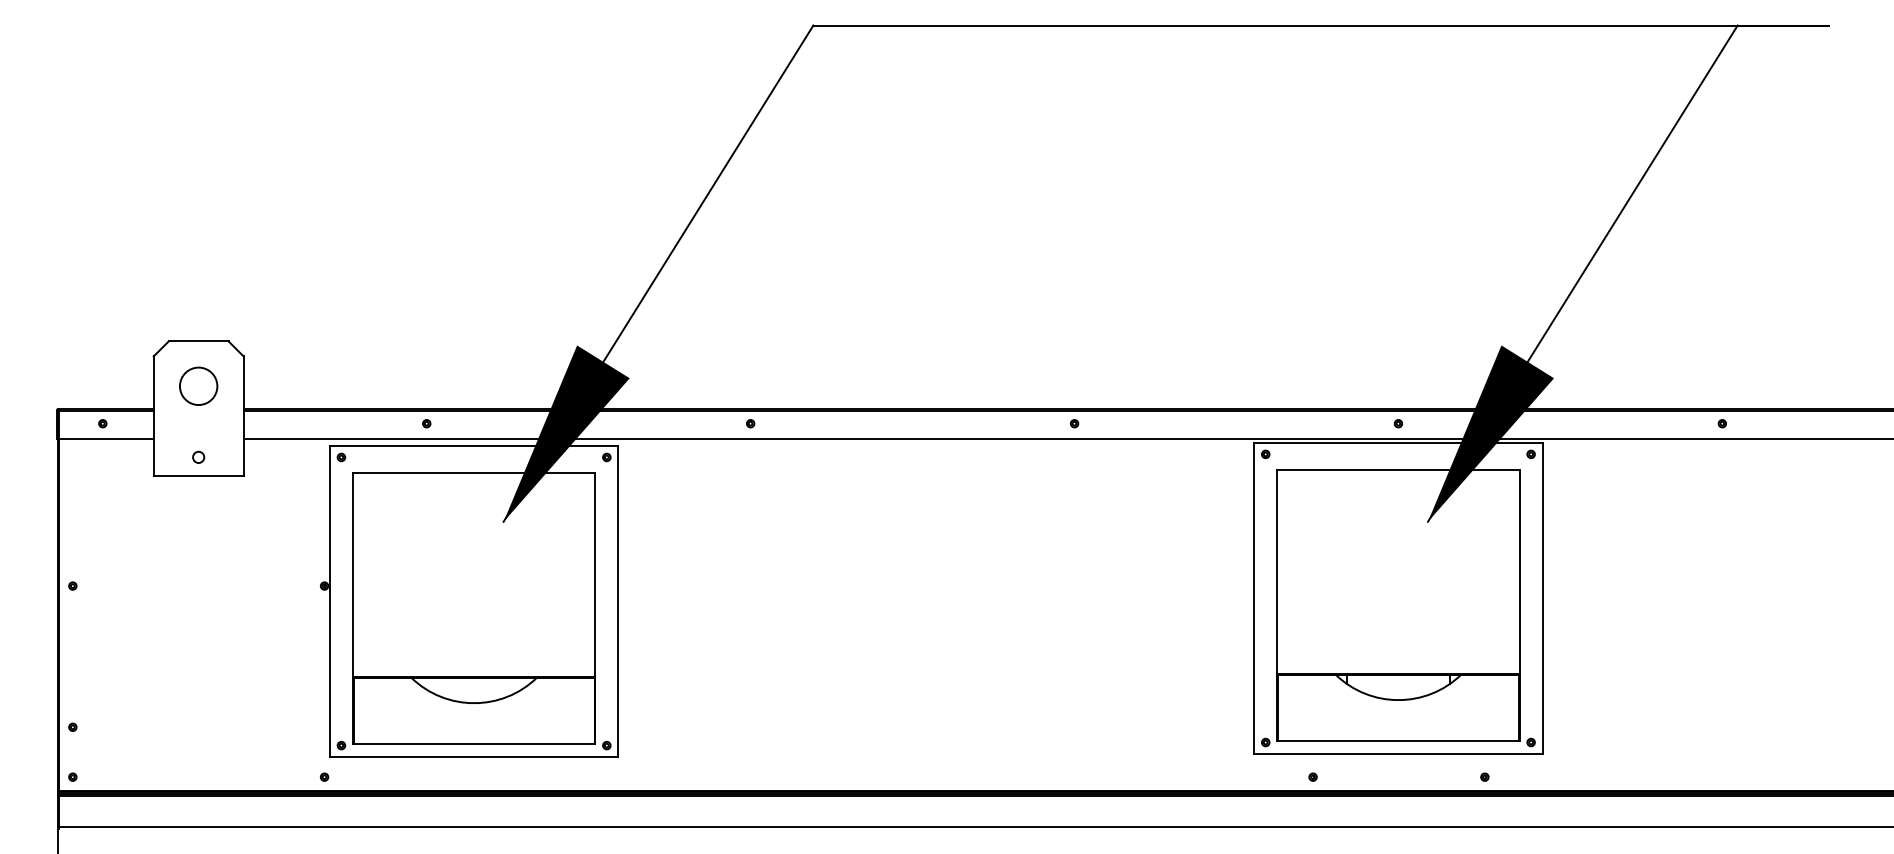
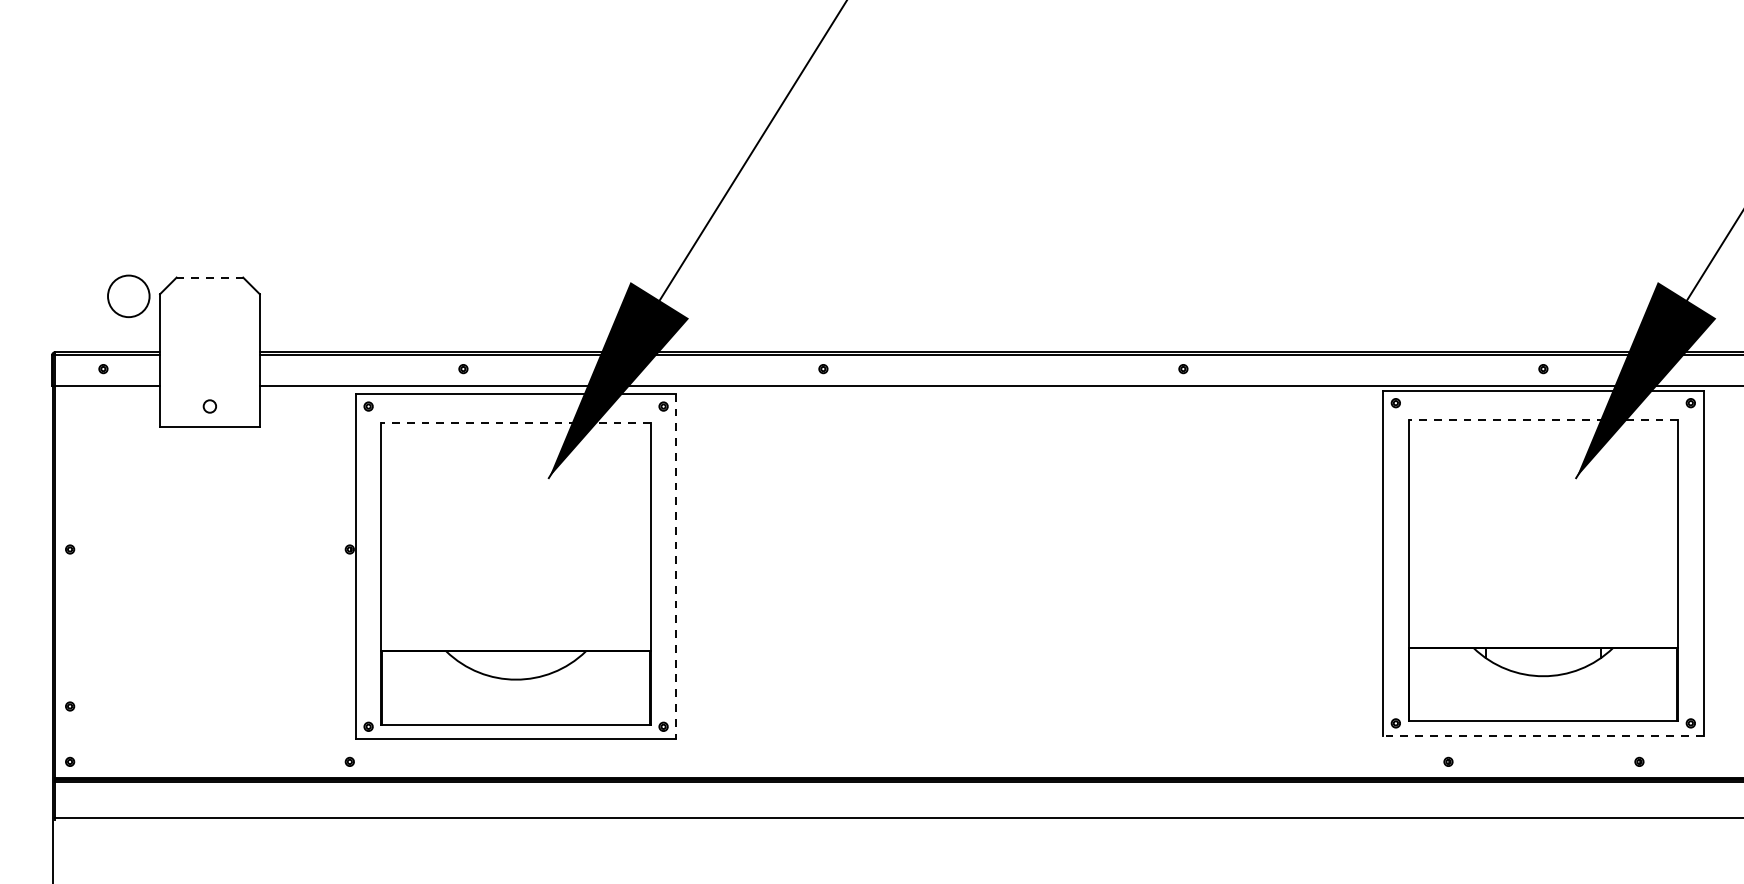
line: (198, 341) -> (209, 277), solid -> dashed
circle: (198, 385) -> (128, 295), moved
line: (1397, 469) -> (1542, 419), solid -> dashed
line: (473, 472) -> (515, 423), solid -> dashed
line: (618, 602) -> (676, 567), solid -> dashed
line: (1397, 753) -> (1542, 735), solid -> dashed

